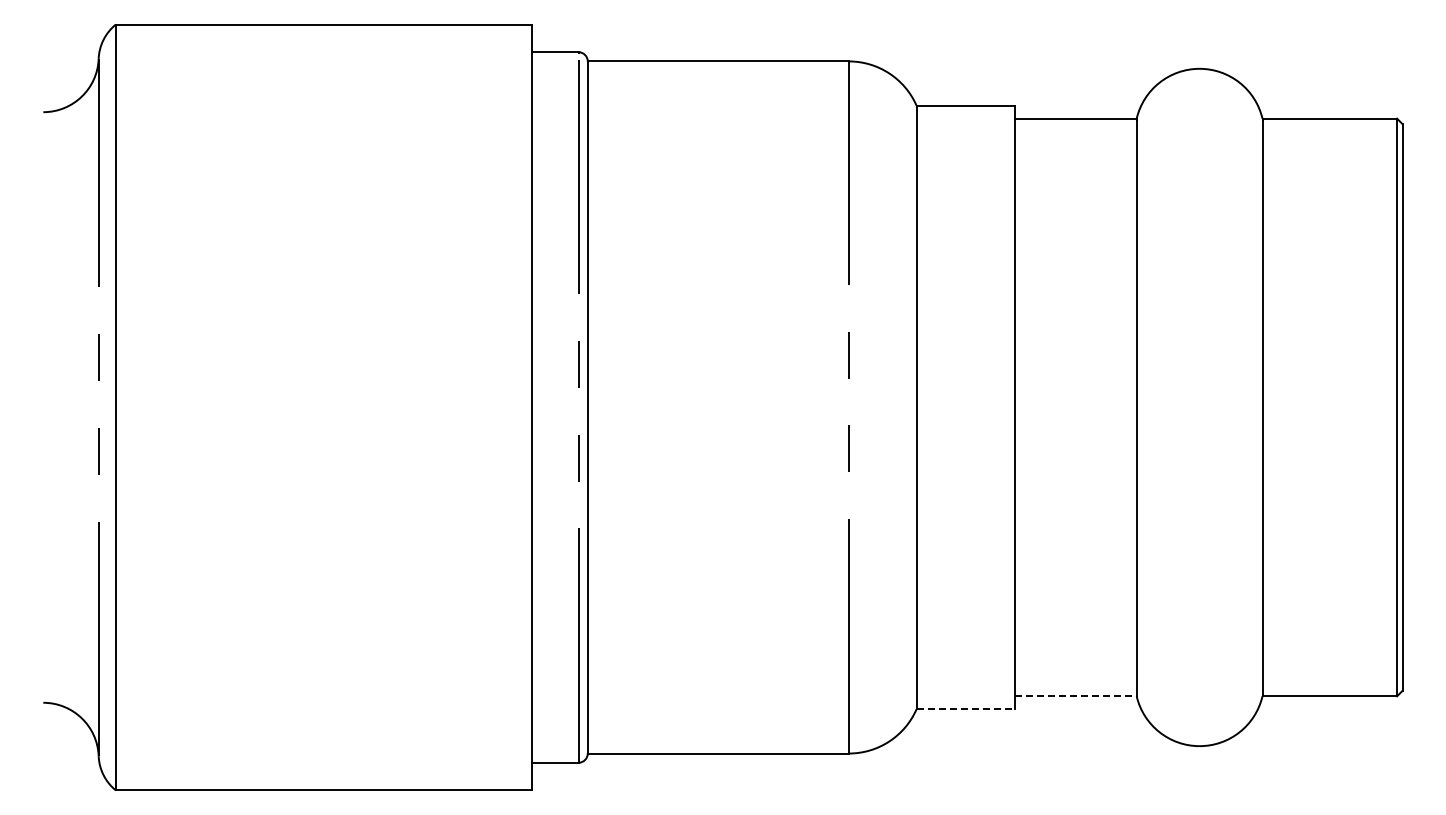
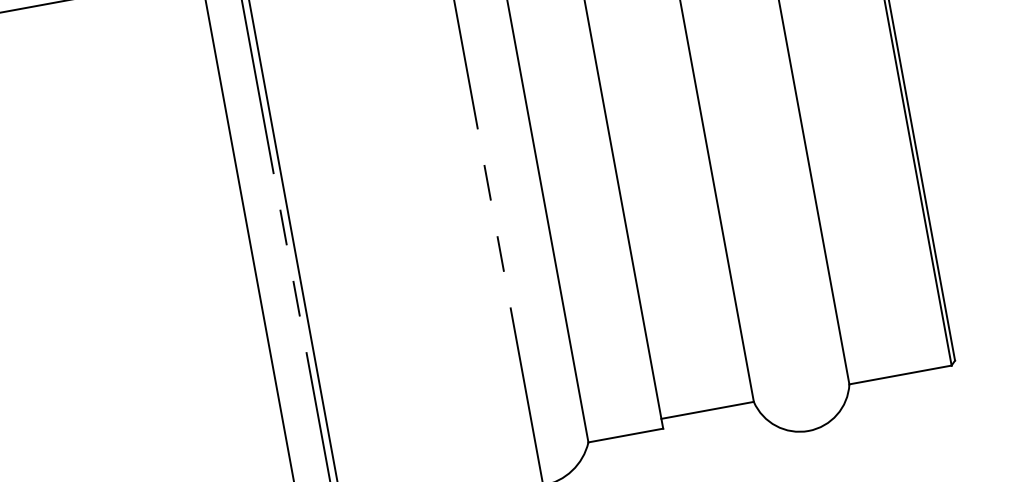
line: (1075, 696) -> (707, 410), dashed -> solid
line: (966, 709) -> (626, 435), dashed -> solid

